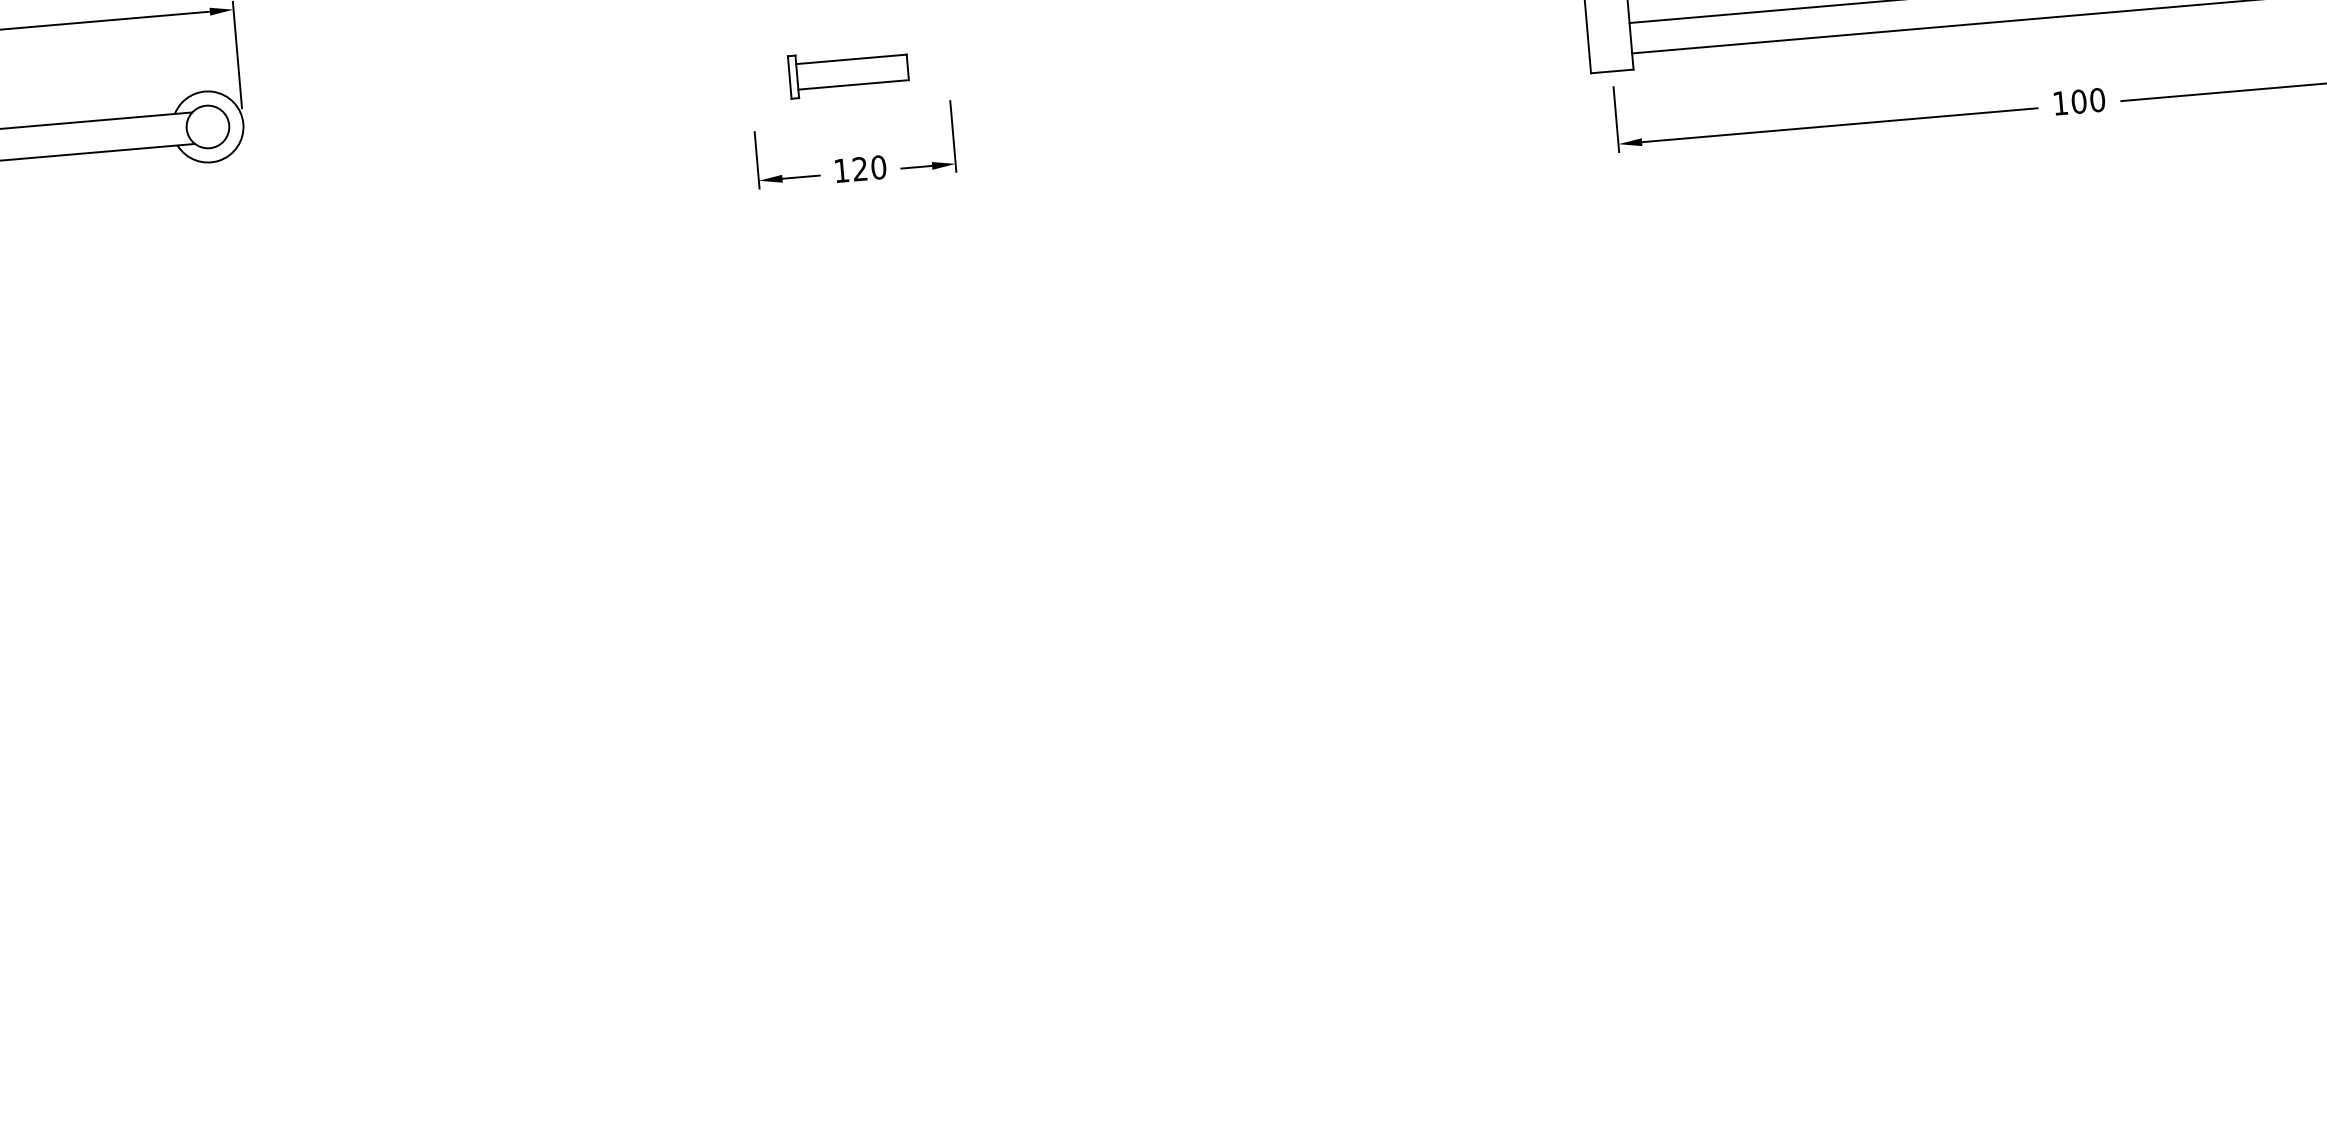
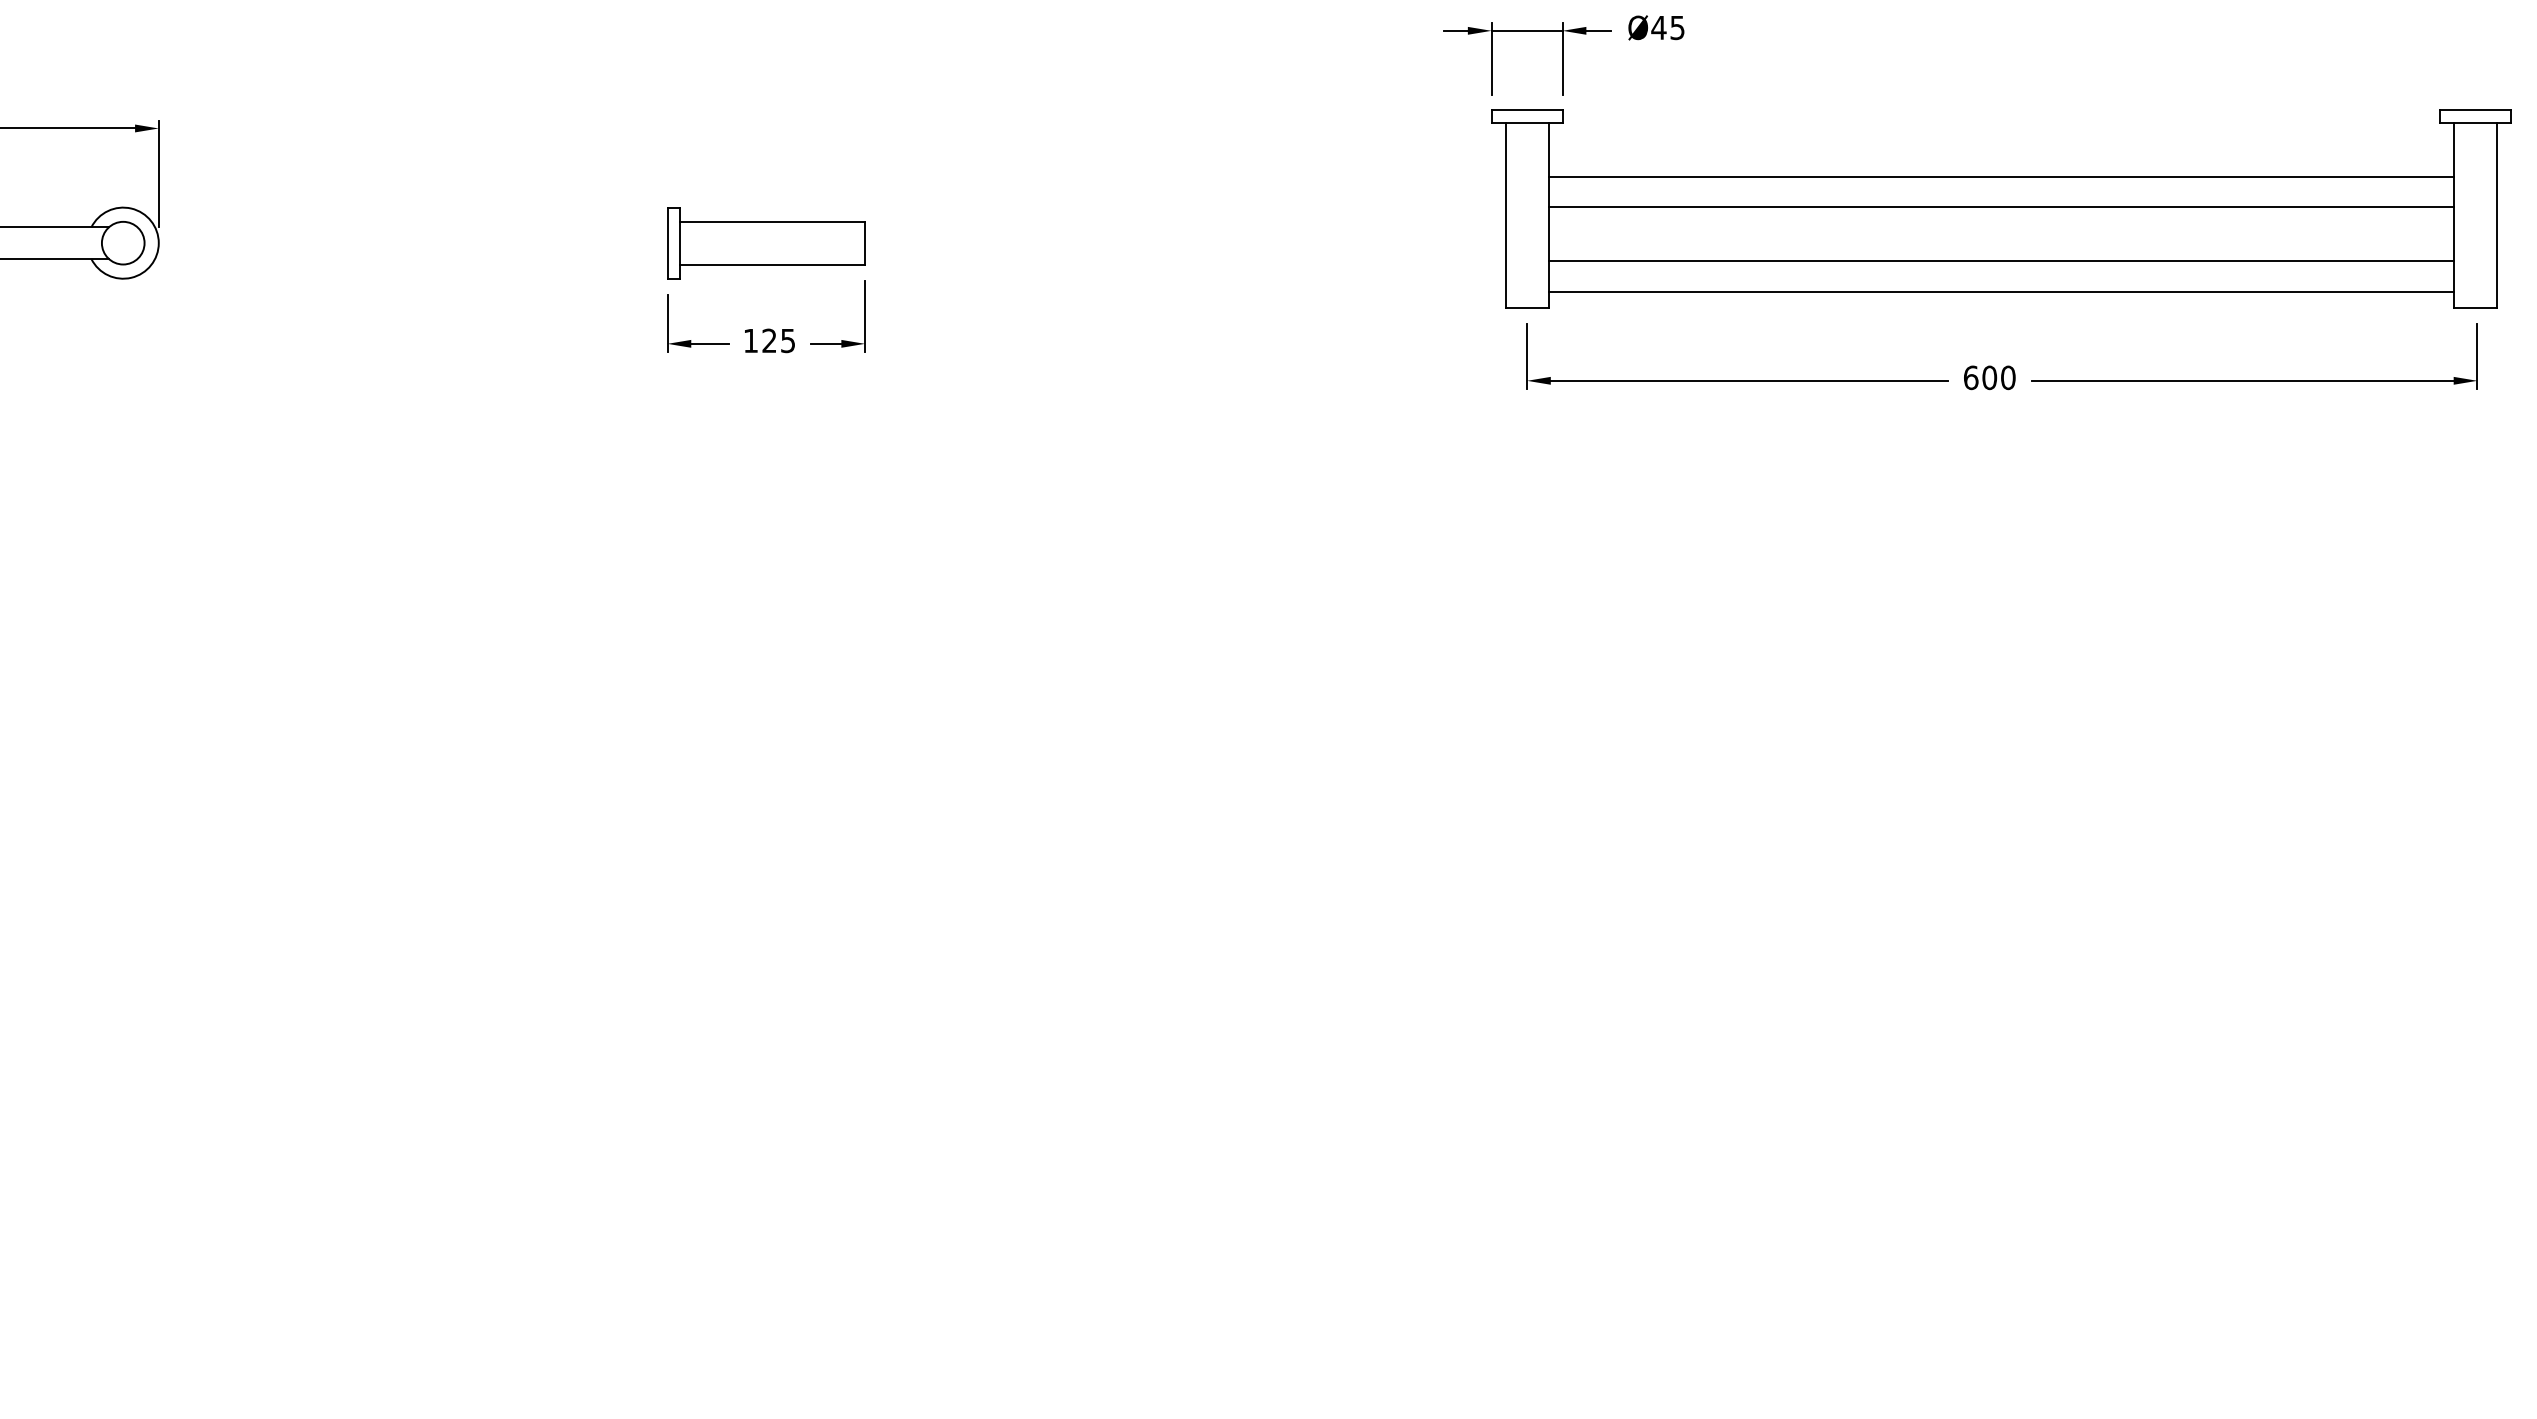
part: (848, 72) -> (766, 243), size x1.67
text: (2060, 102) -> (1971, 377), 100 -> 600
text: (878, 167) -> (787, 340), 120 -> 125

